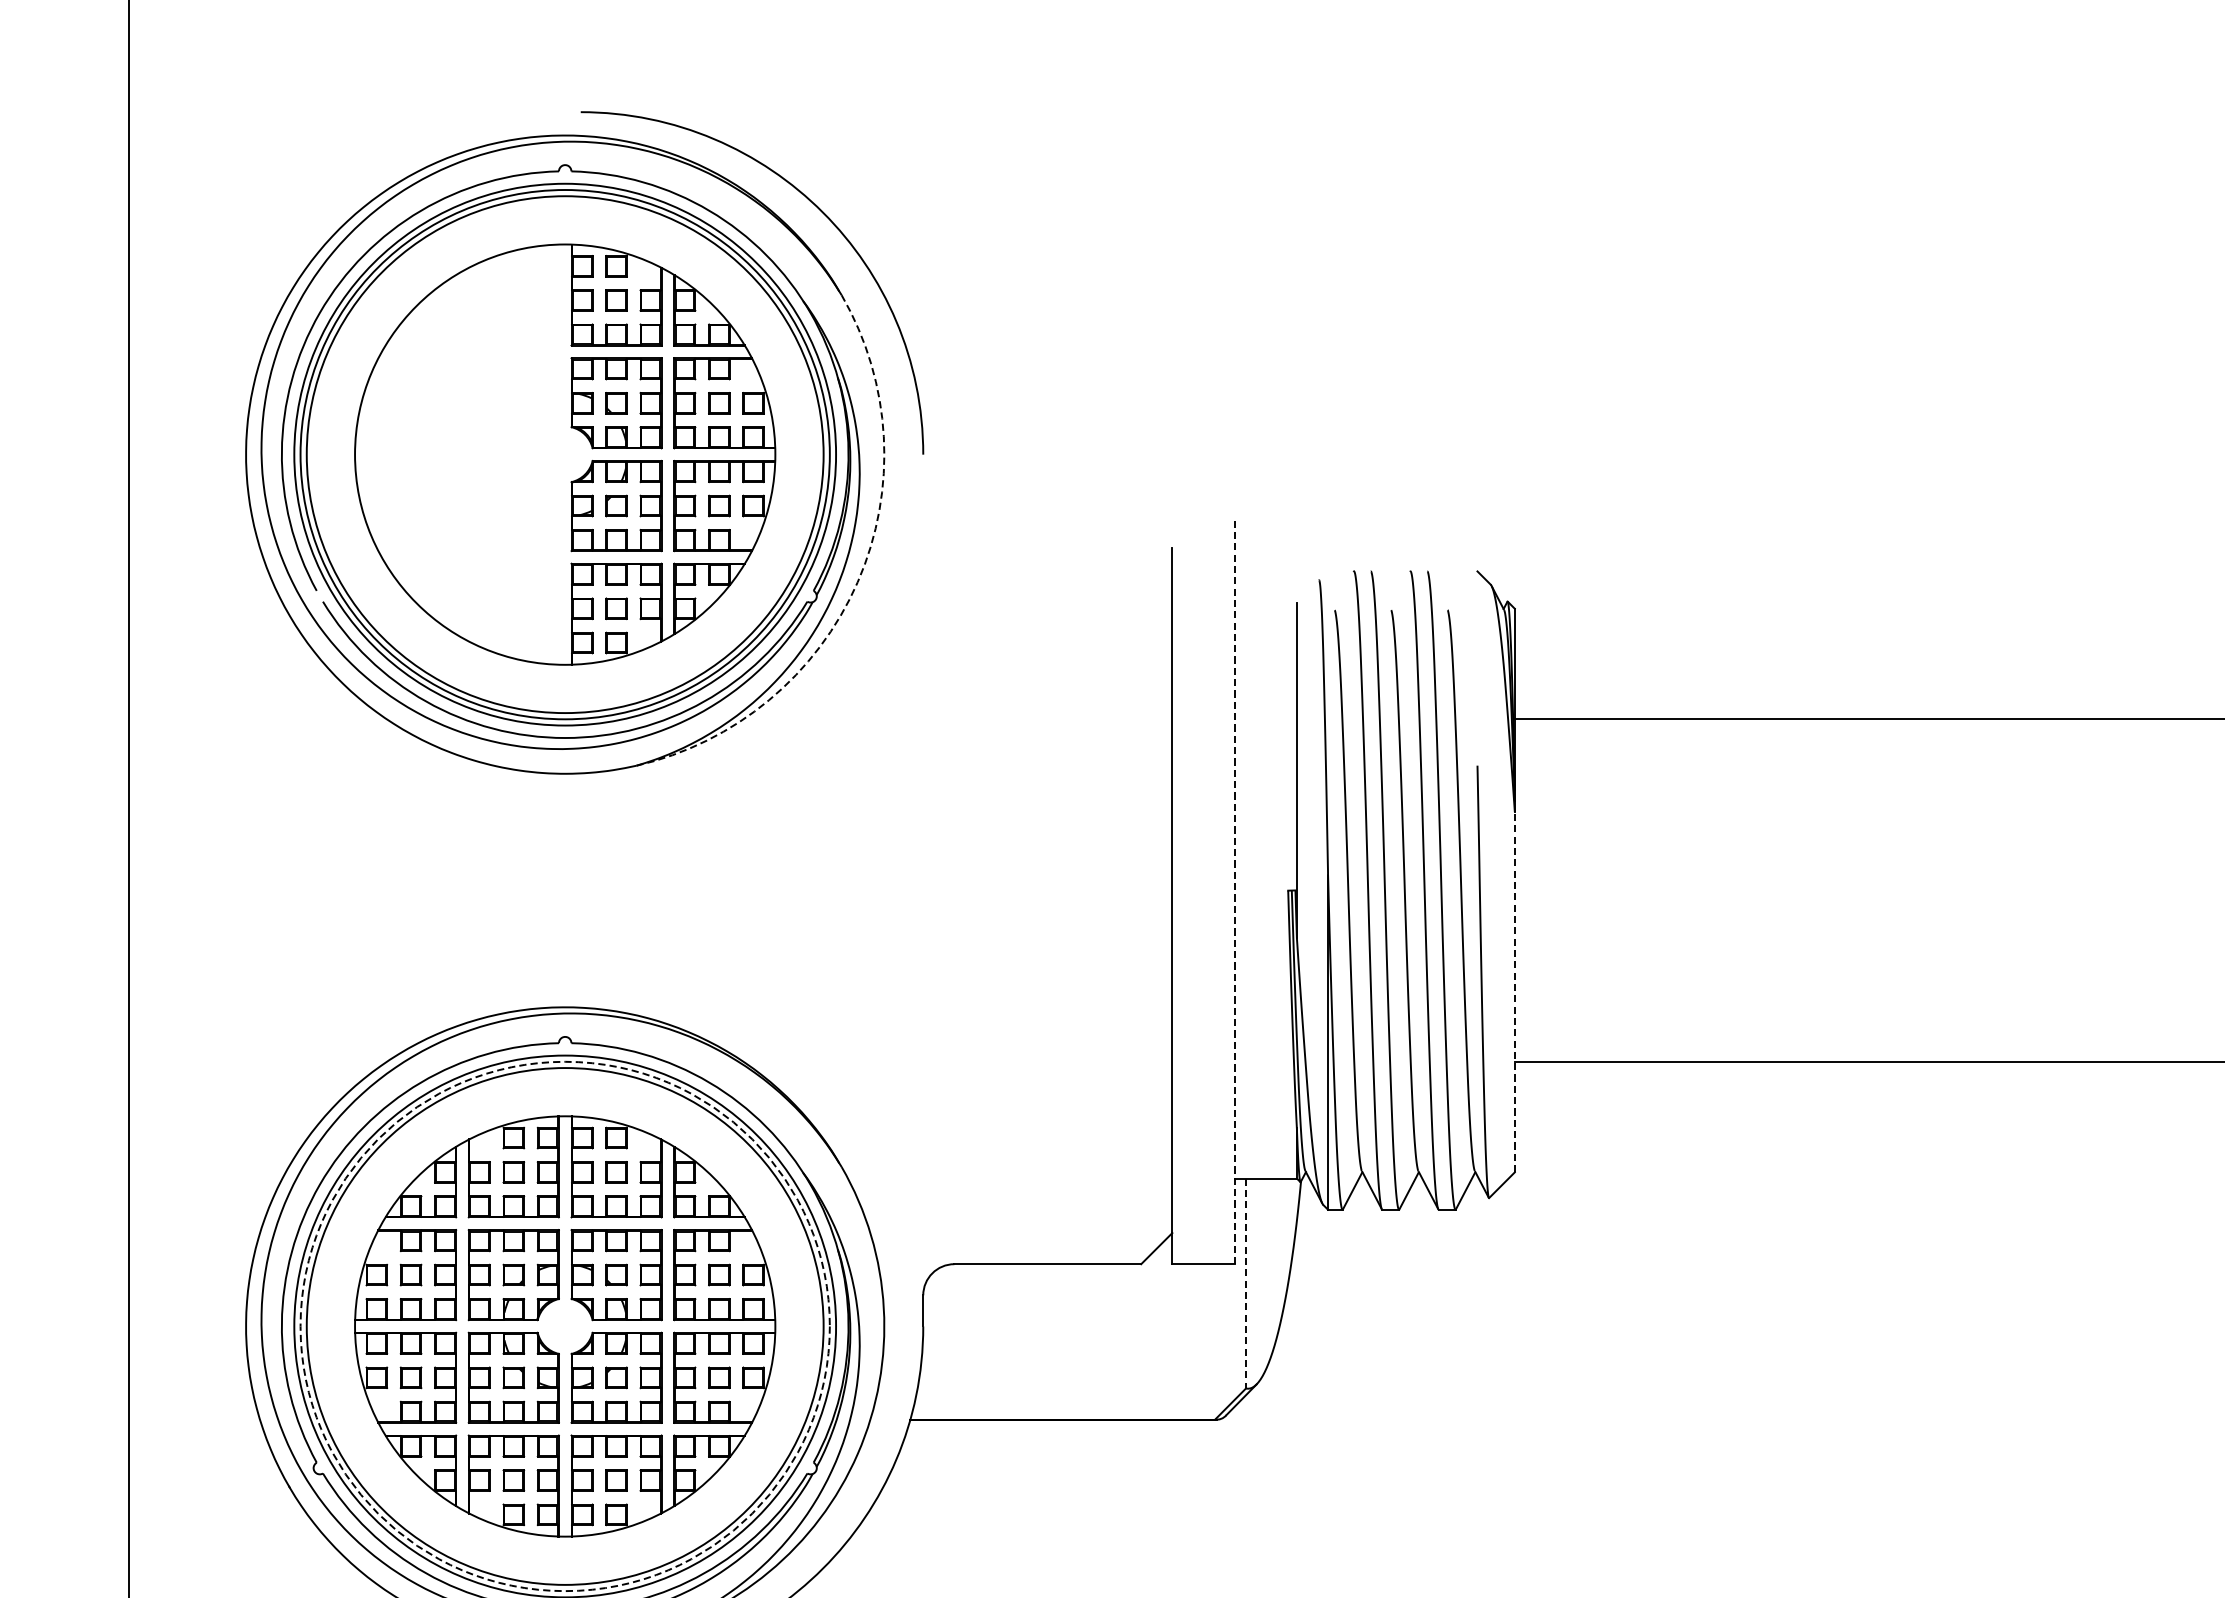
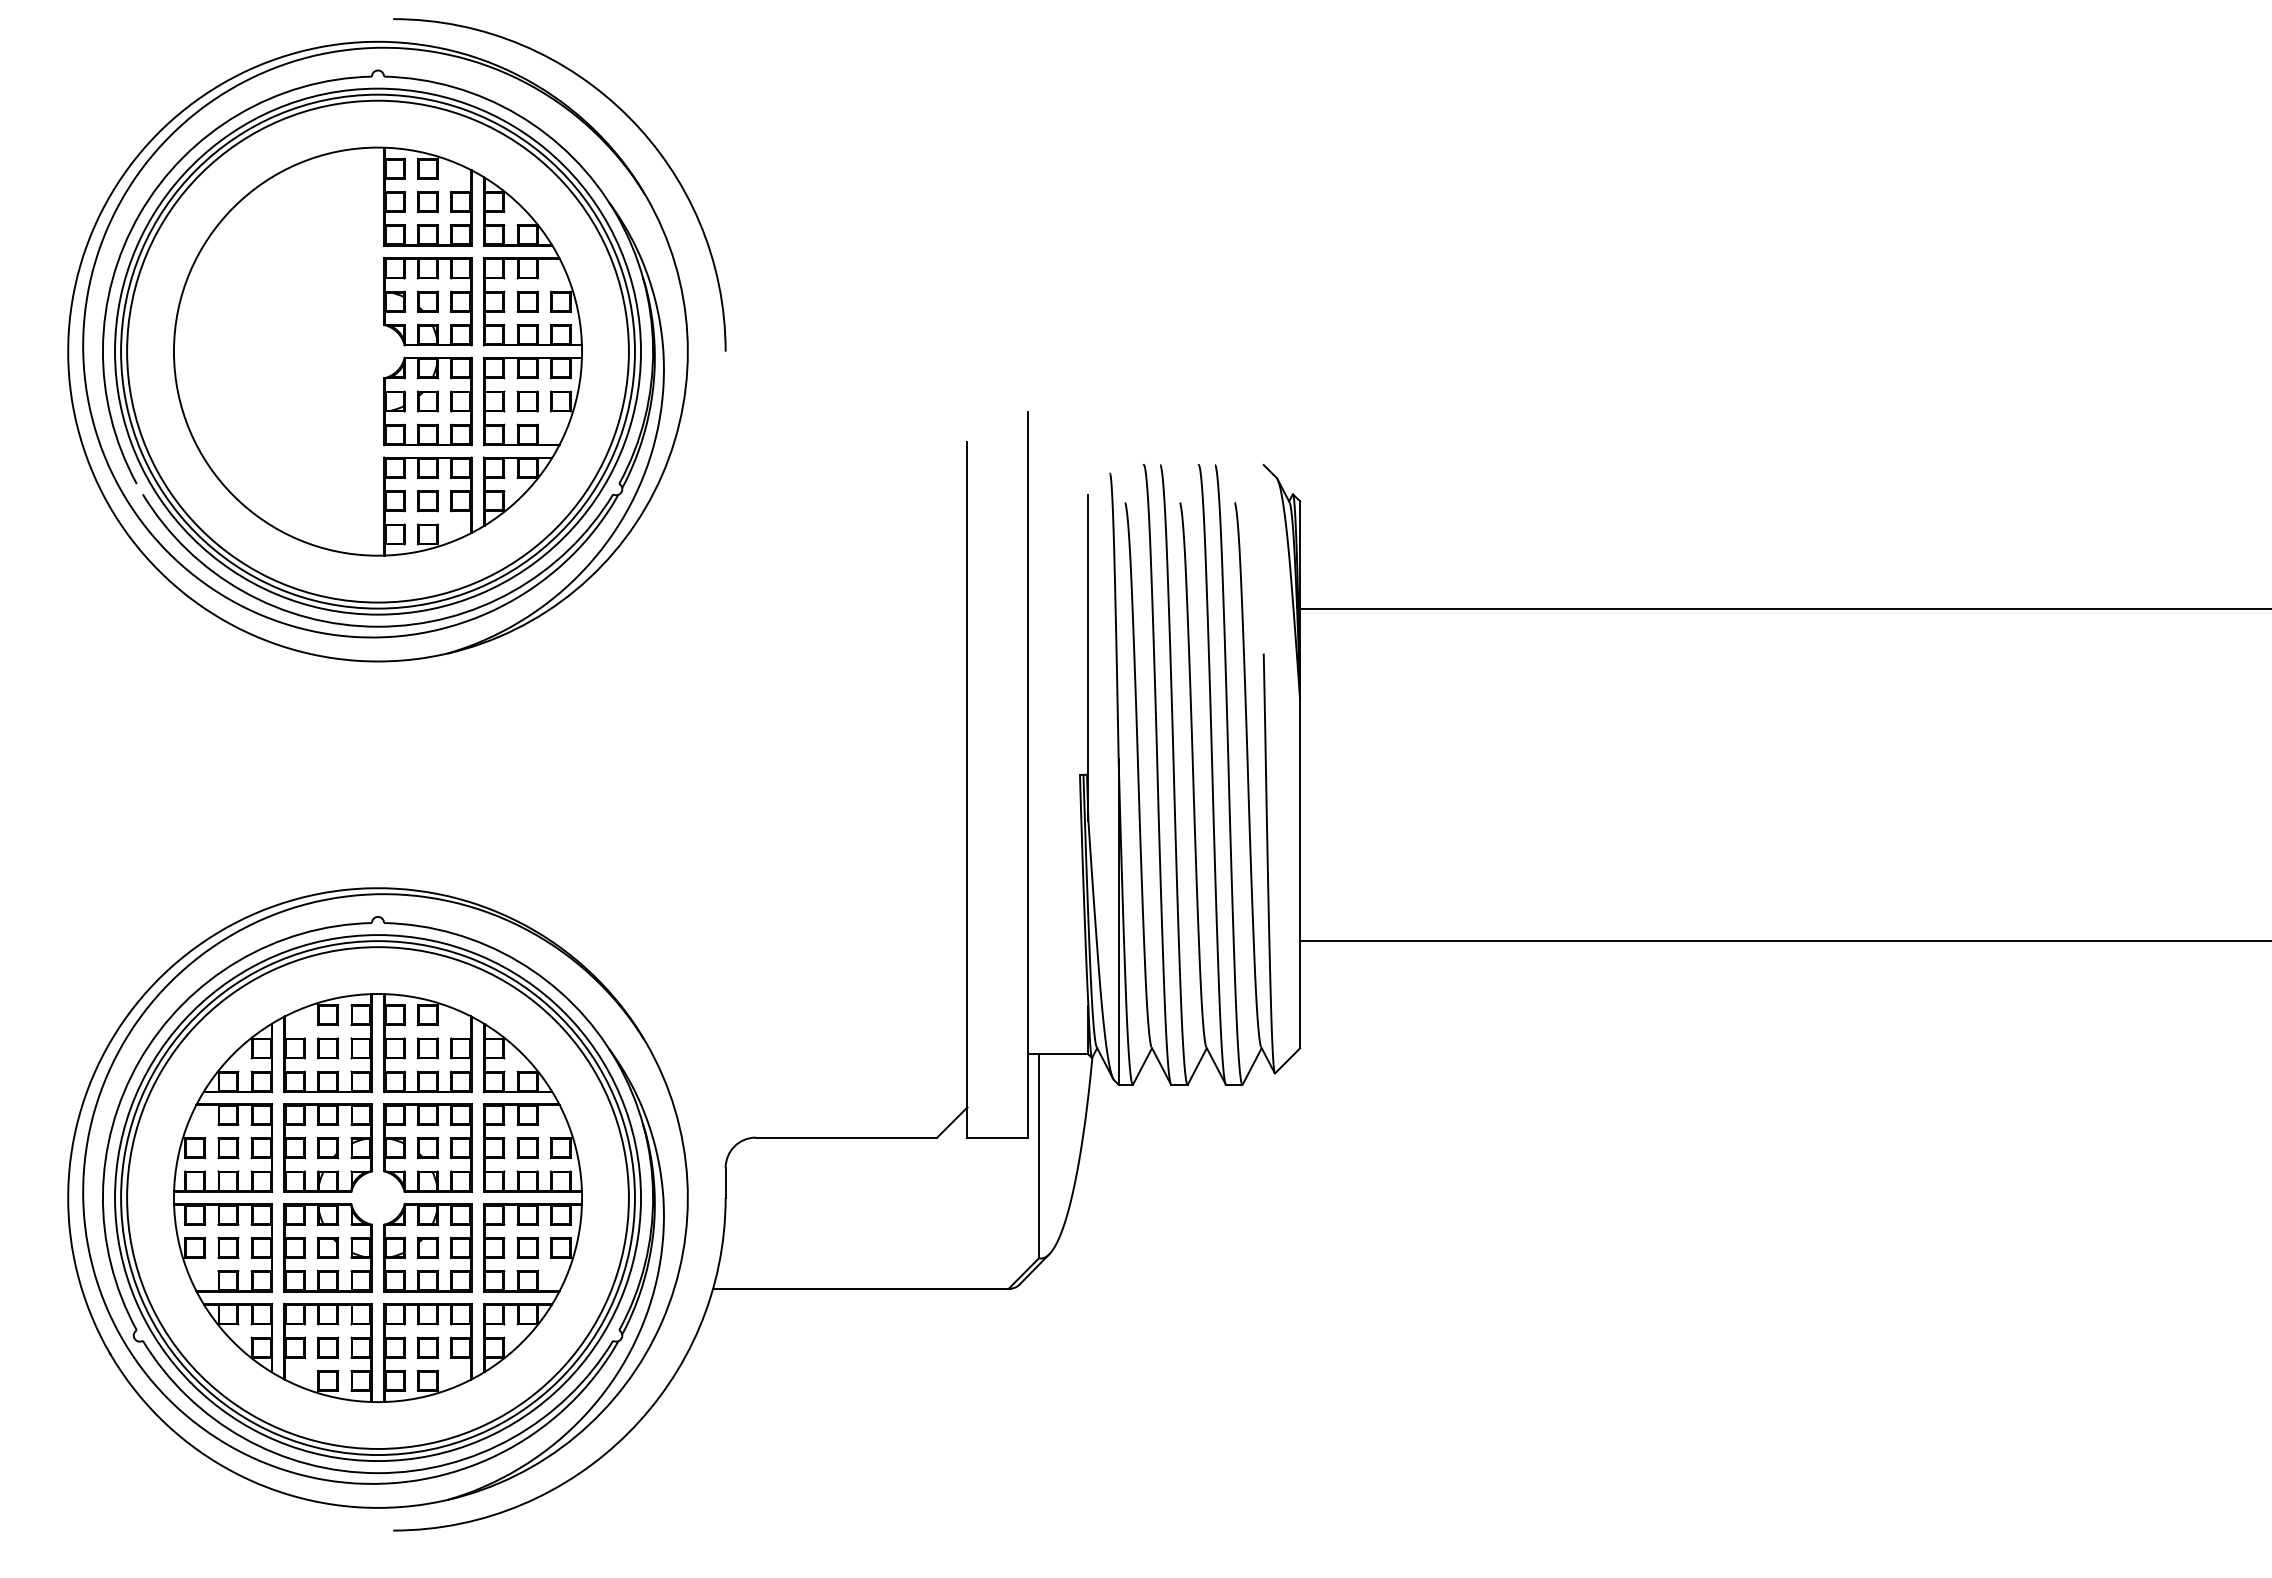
arc: (858, 582) -> (662, 475), dashed -> solid
line: (1234, 890) -> (1027, 774), dashed -> solid
line: (1515, 992) -> (1300, 873), dashed -> solid
line: (1245, 1283) -> (1038, 1156), dashed -> solid
circle: (564, 1326) -> (377, 1198), dashed -> solid

